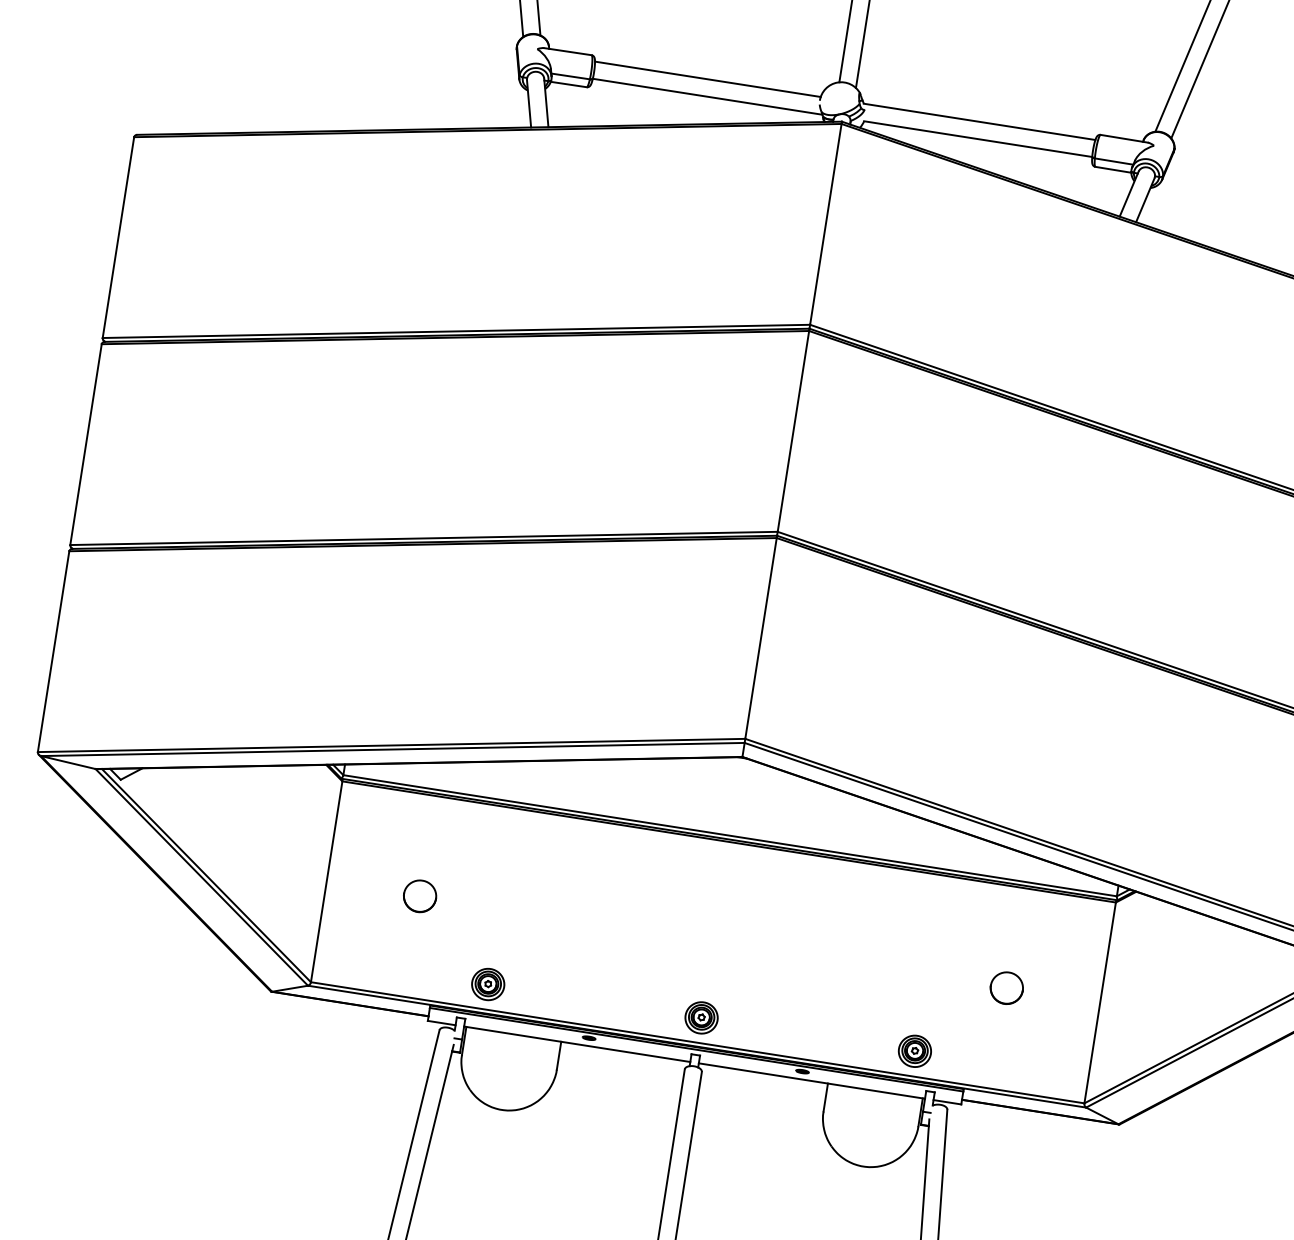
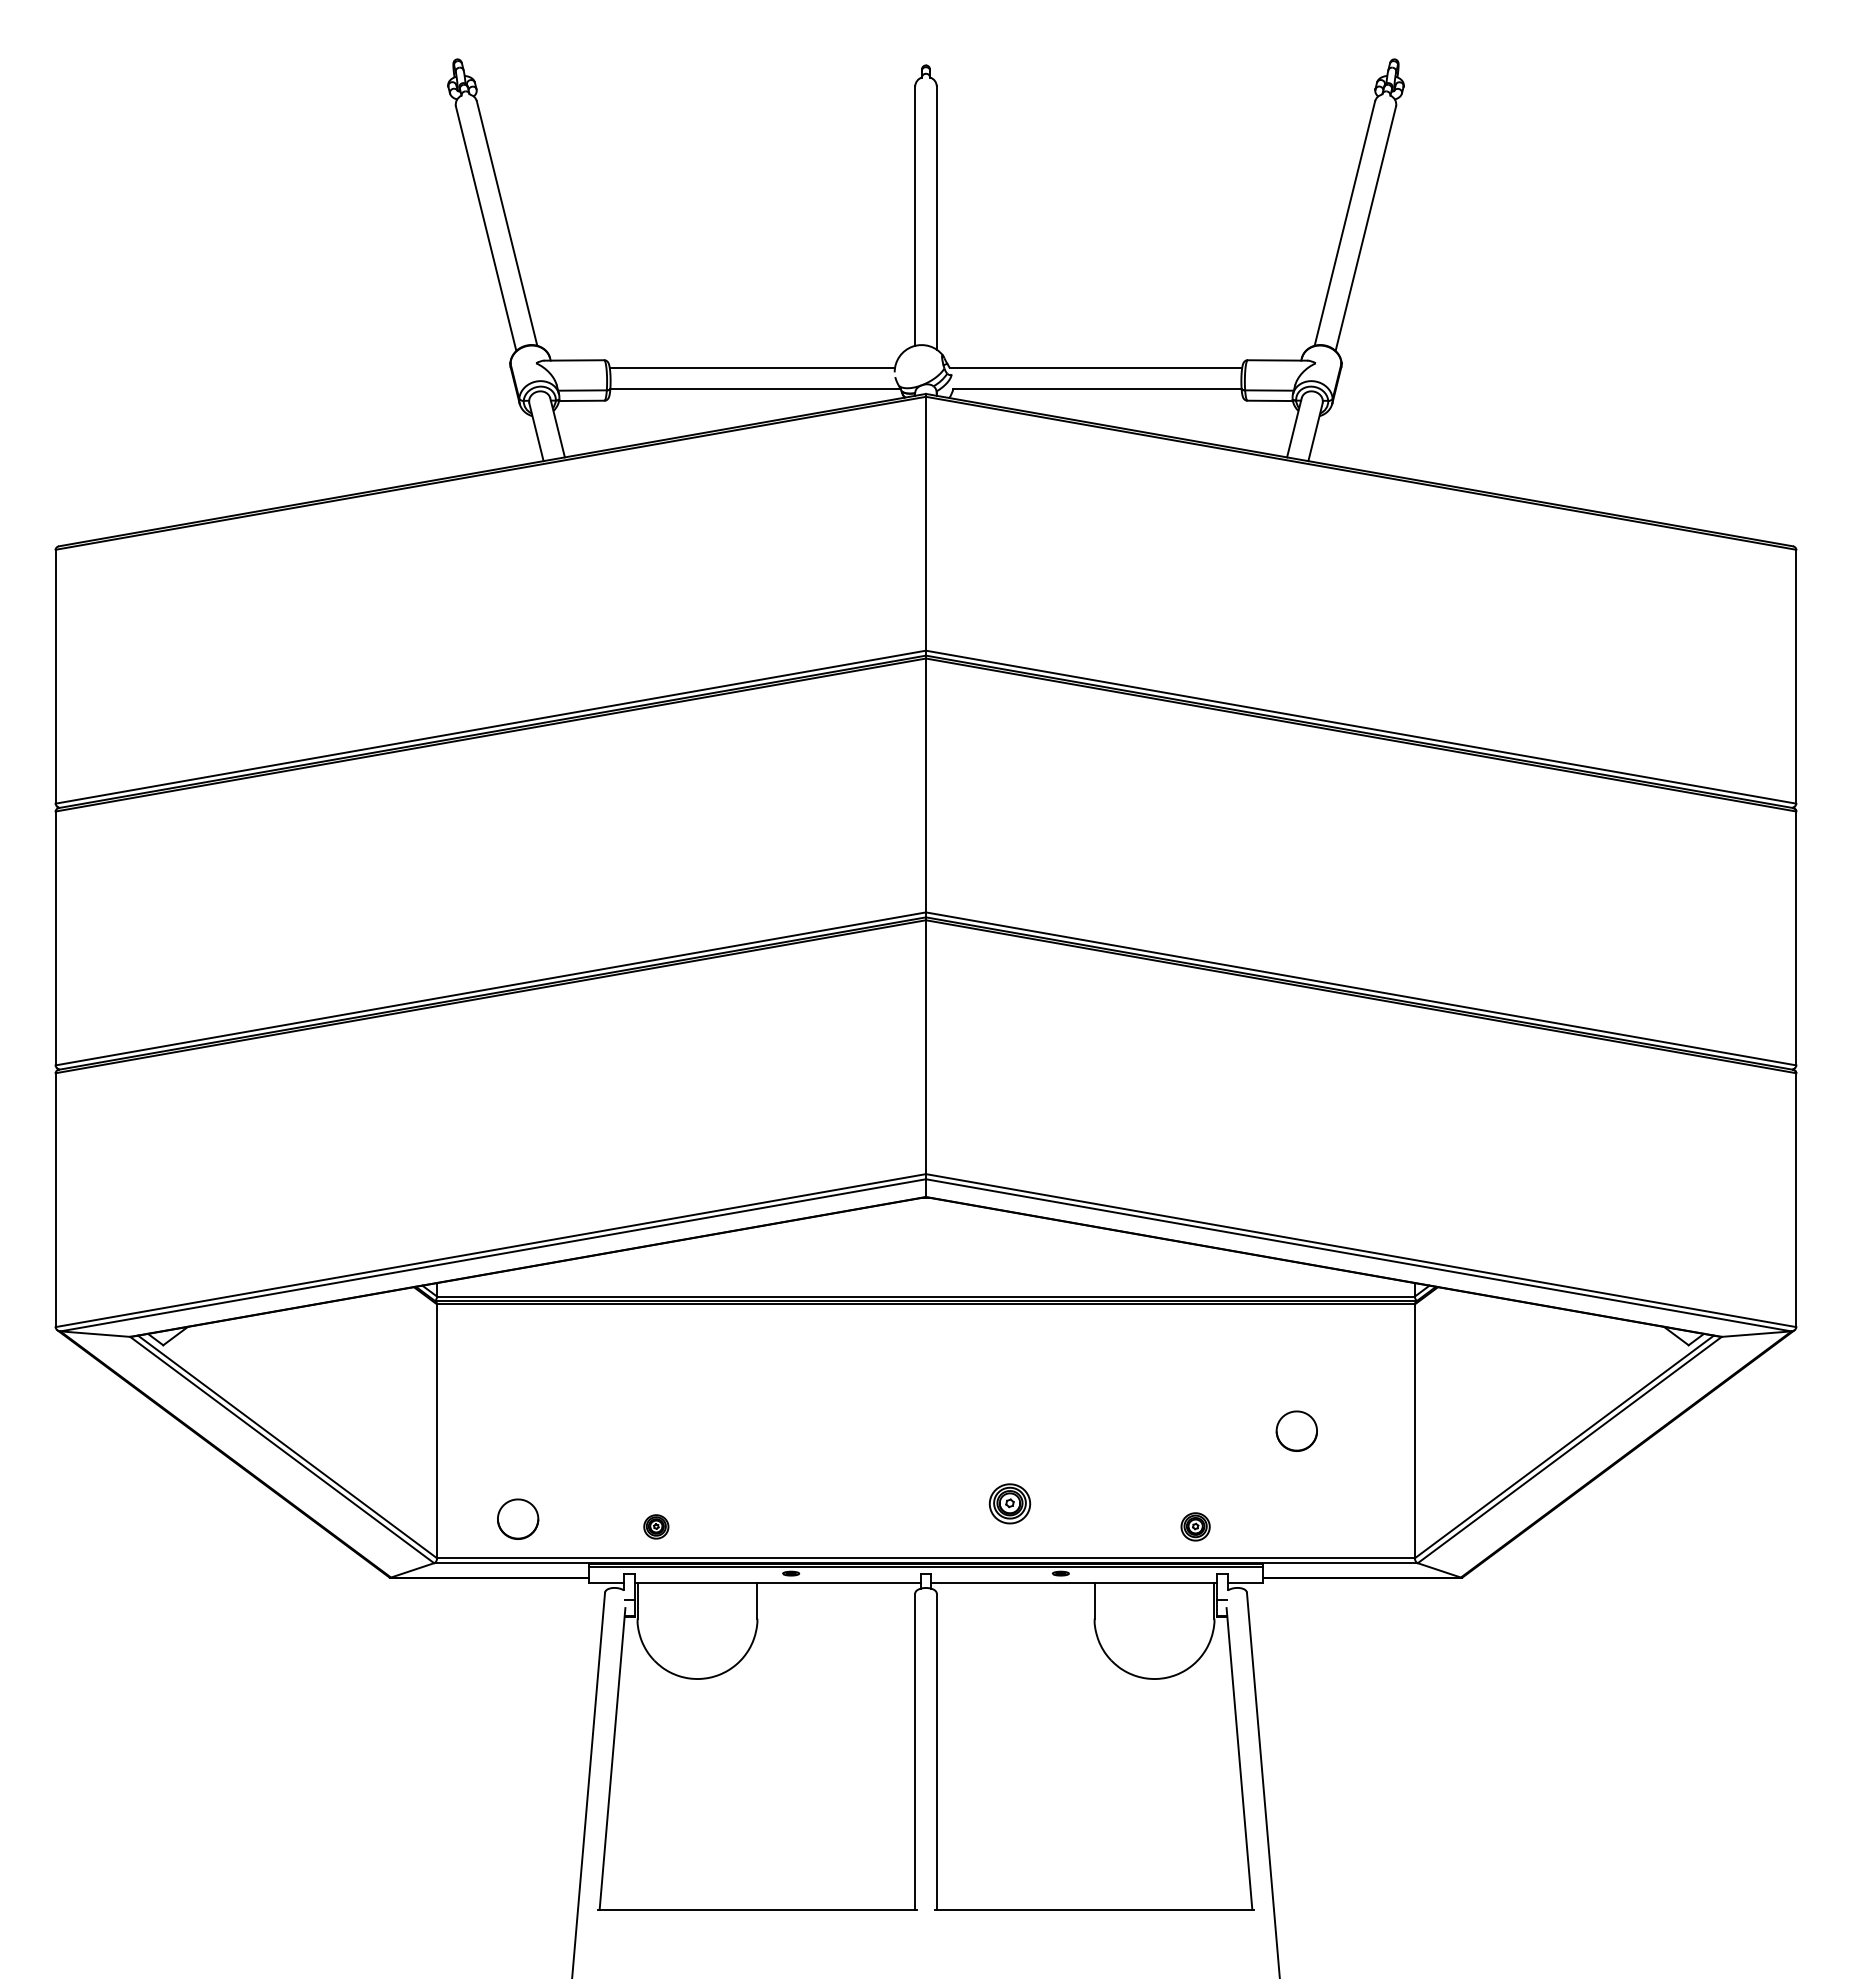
part: (420, 895) -> (518, 1518), moved
part: (488, 984) -> (656, 1526), size x0.6
part: (701, 1017) -> (1009, 1503), moved
part: (914, 1051) -> (1195, 1526), size x0.7

